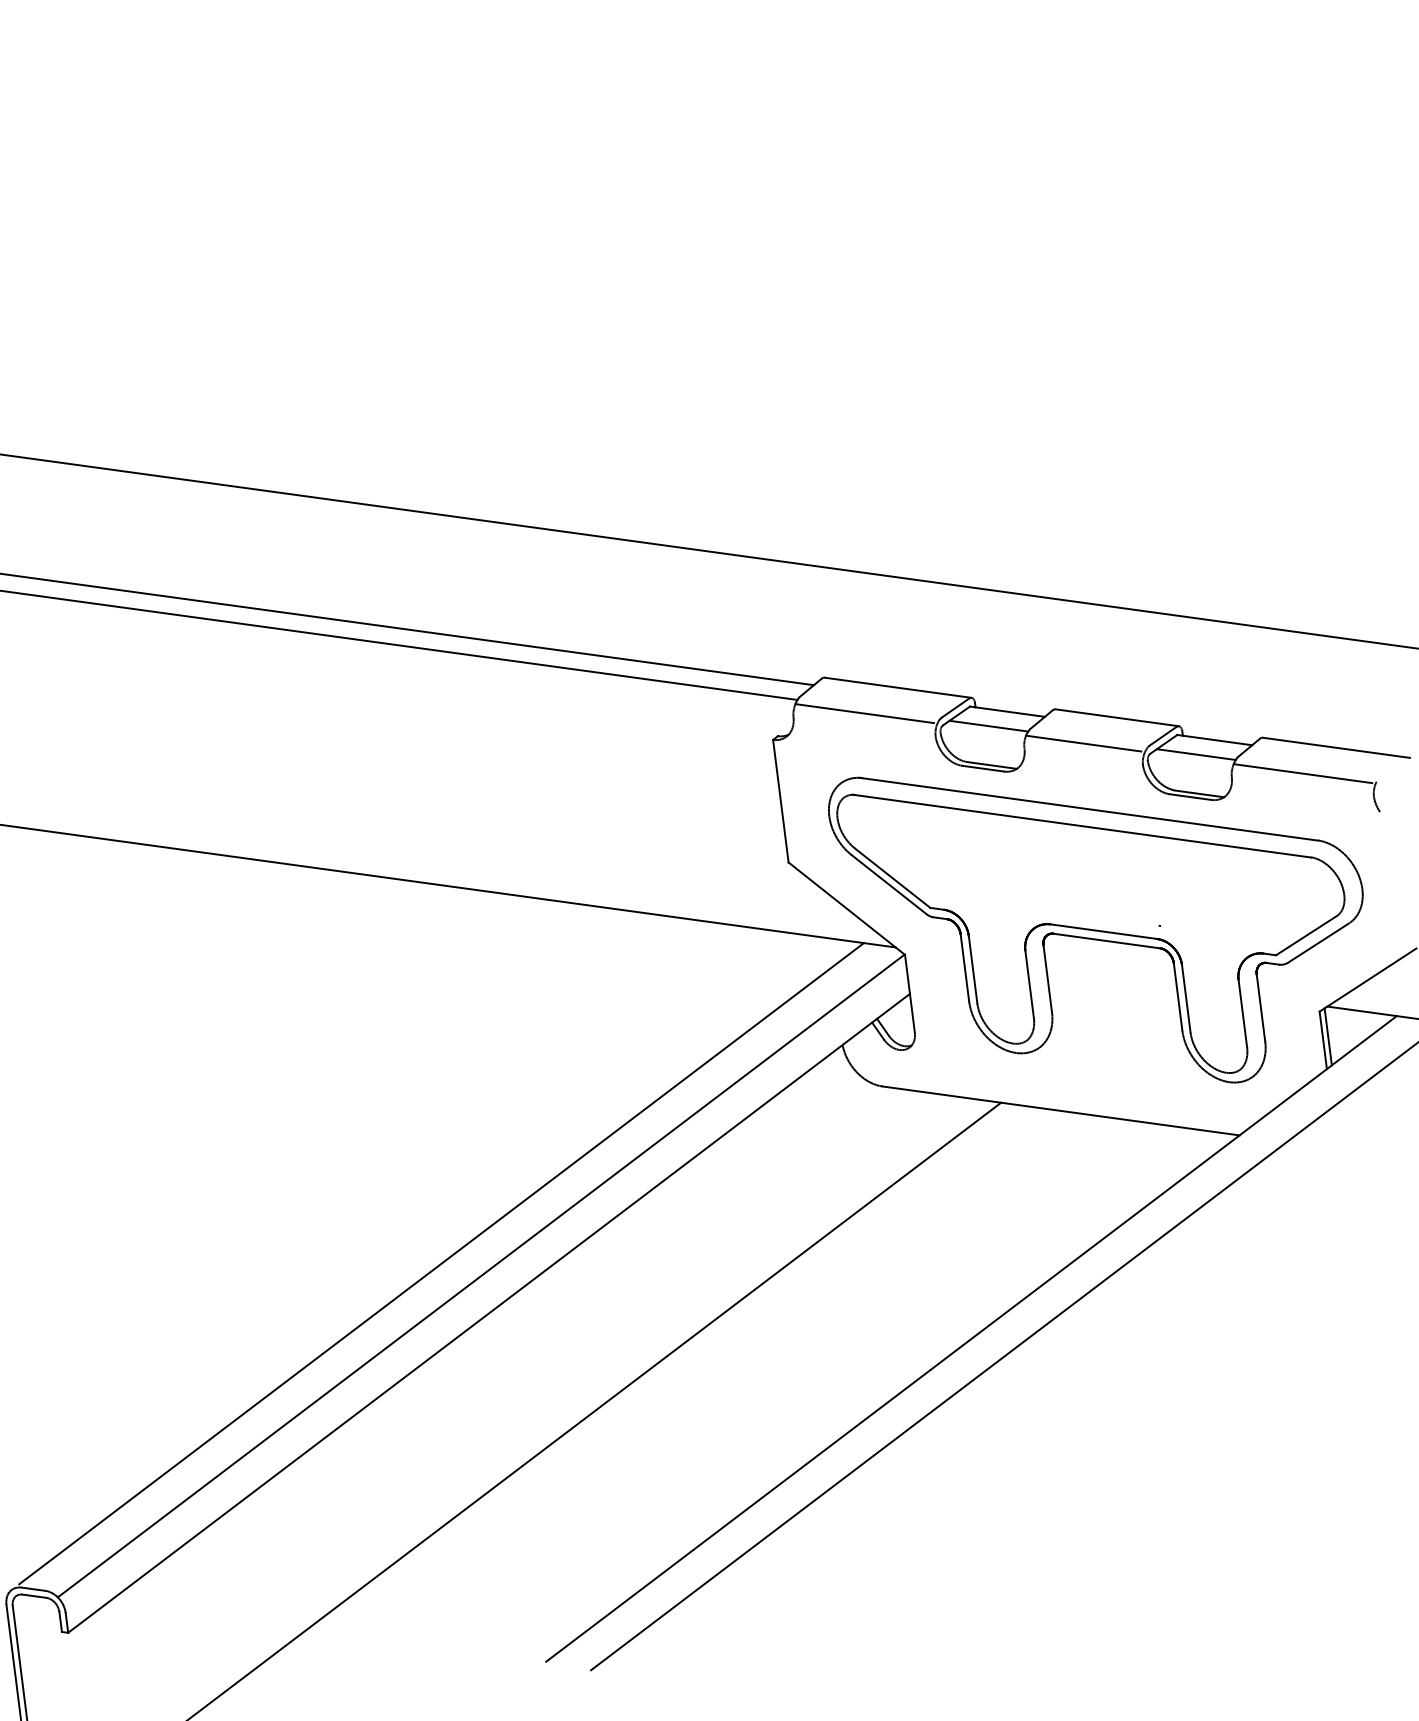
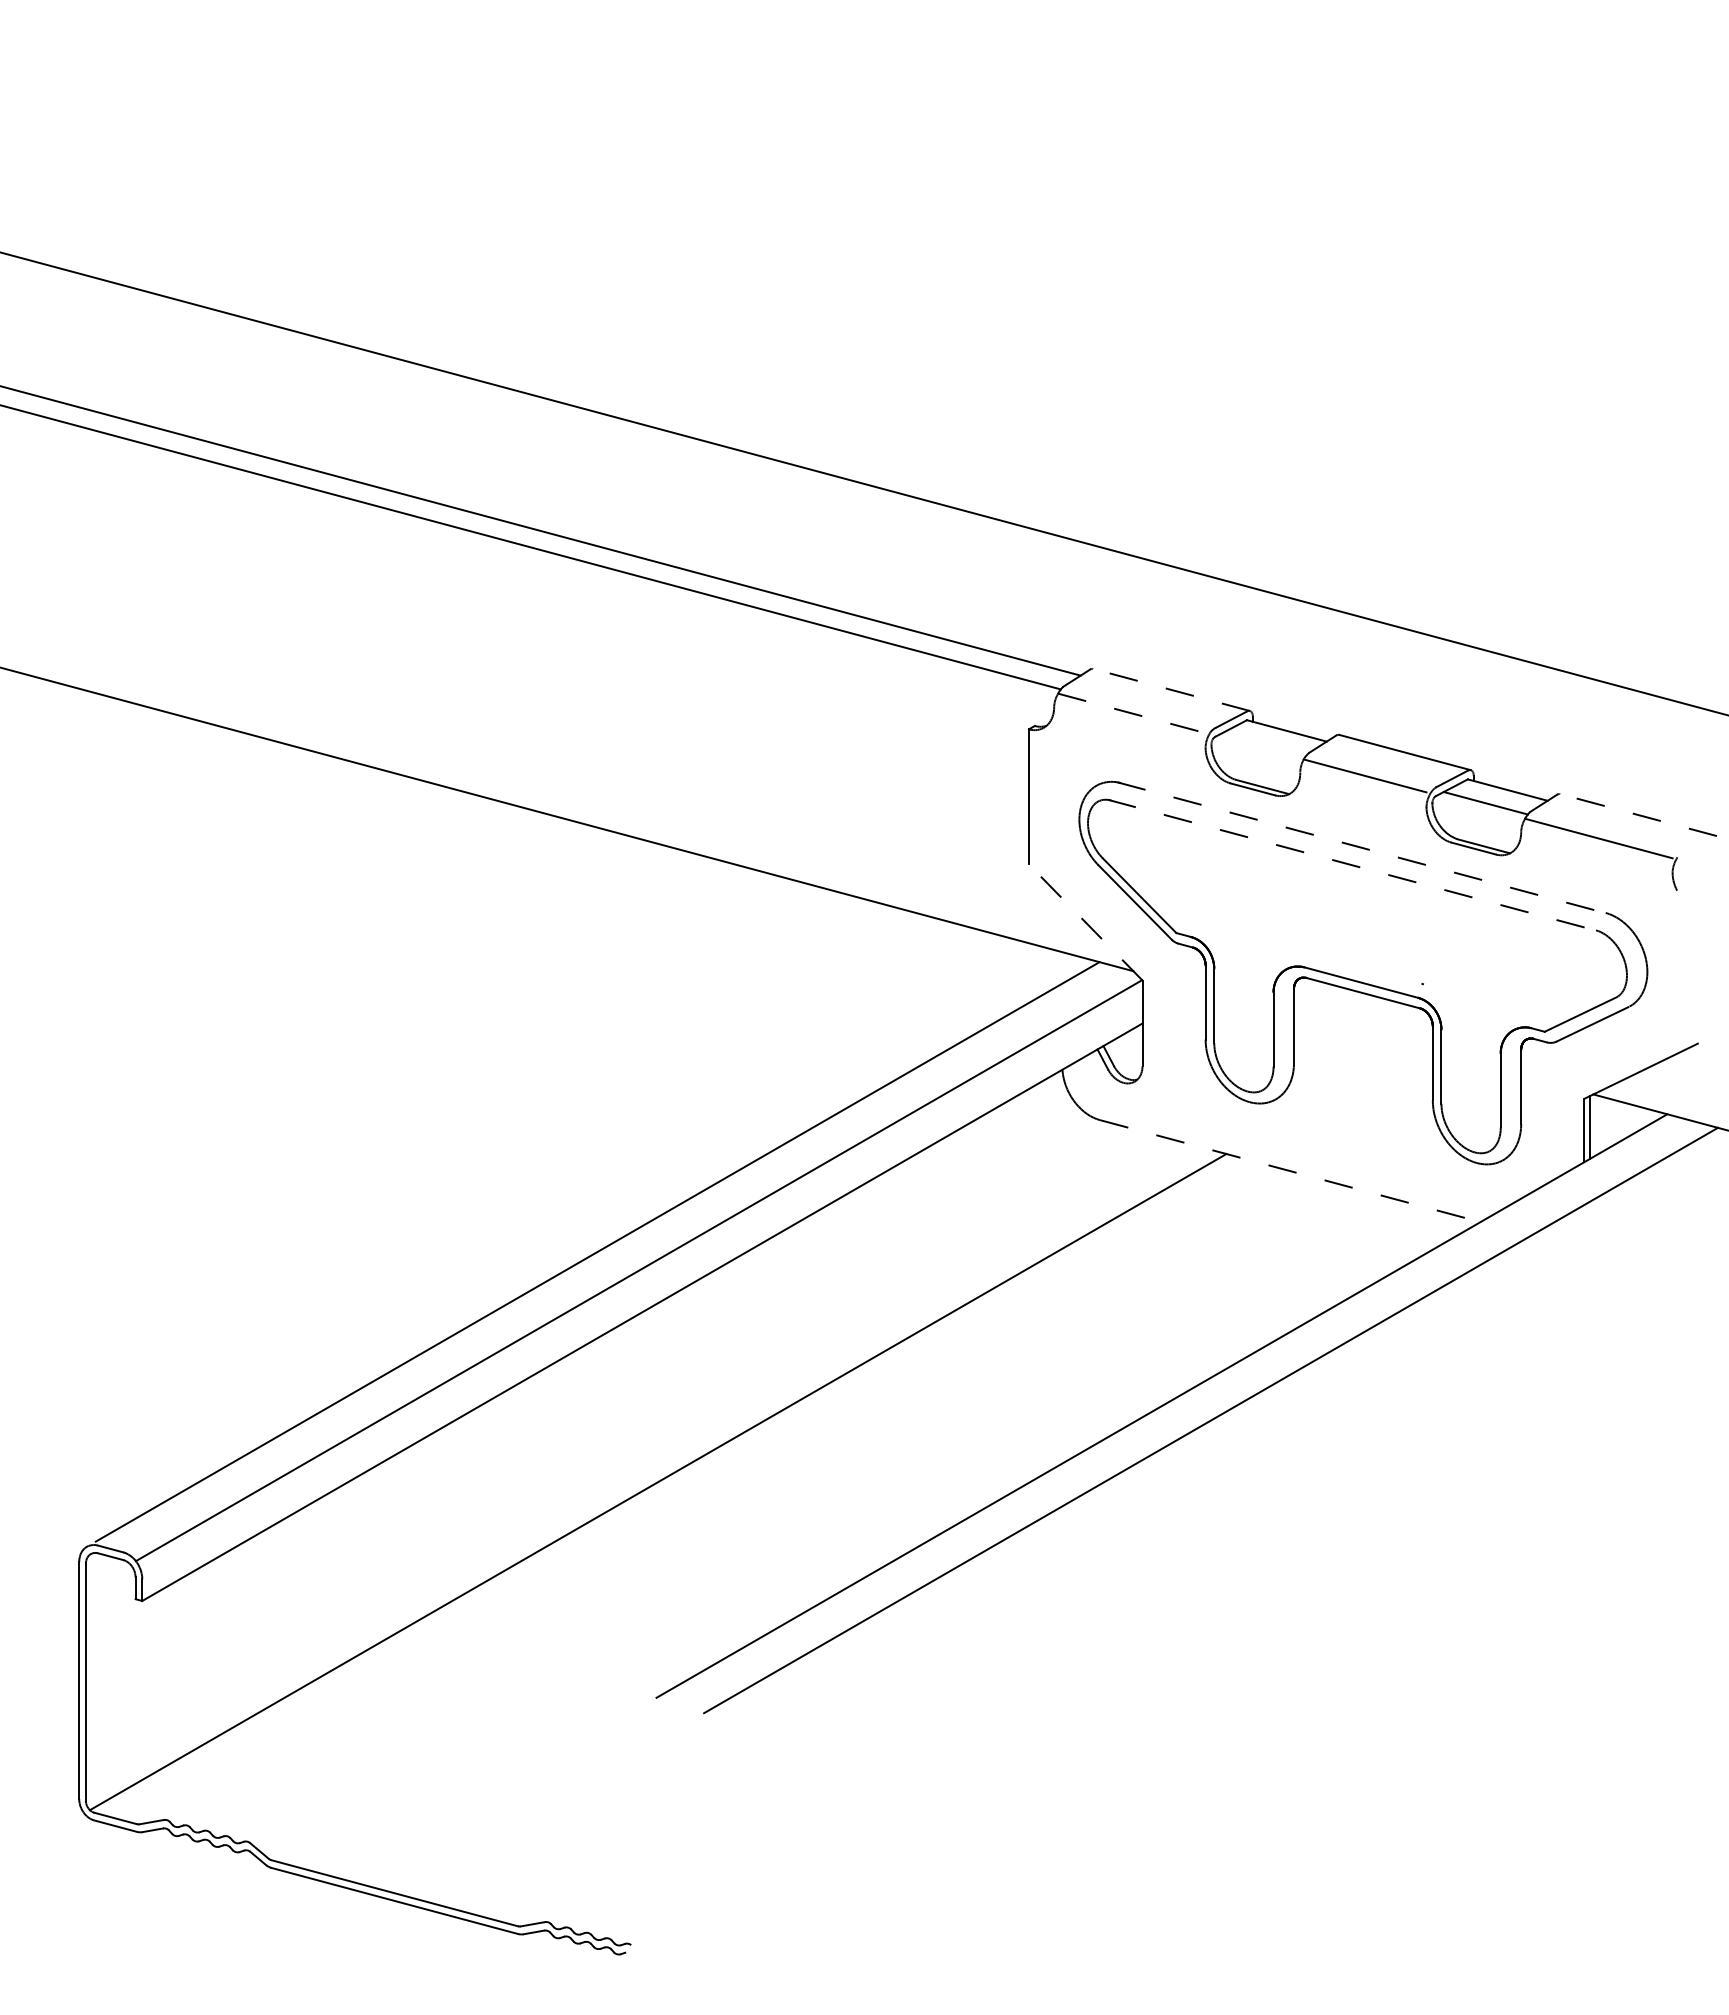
line: (897, 687) -> (1171, 689), solid -> dashed
line: (865, 713) -> (1132, 713), solid -> dashed
line: (988, 725) -> (1264, 743), removed
line: (1336, 747) -> (1638, 814), solid -> dashed
line: (1088, 808) -> (1361, 847), solid -> dashed
line: (1081, 826) -> (1351, 865), solid -> dashed
line: (846, 908) -> (1085, 922), solid -> dashed
line: (1061, 1111) -> (1290, 1171), solid -> dashed

